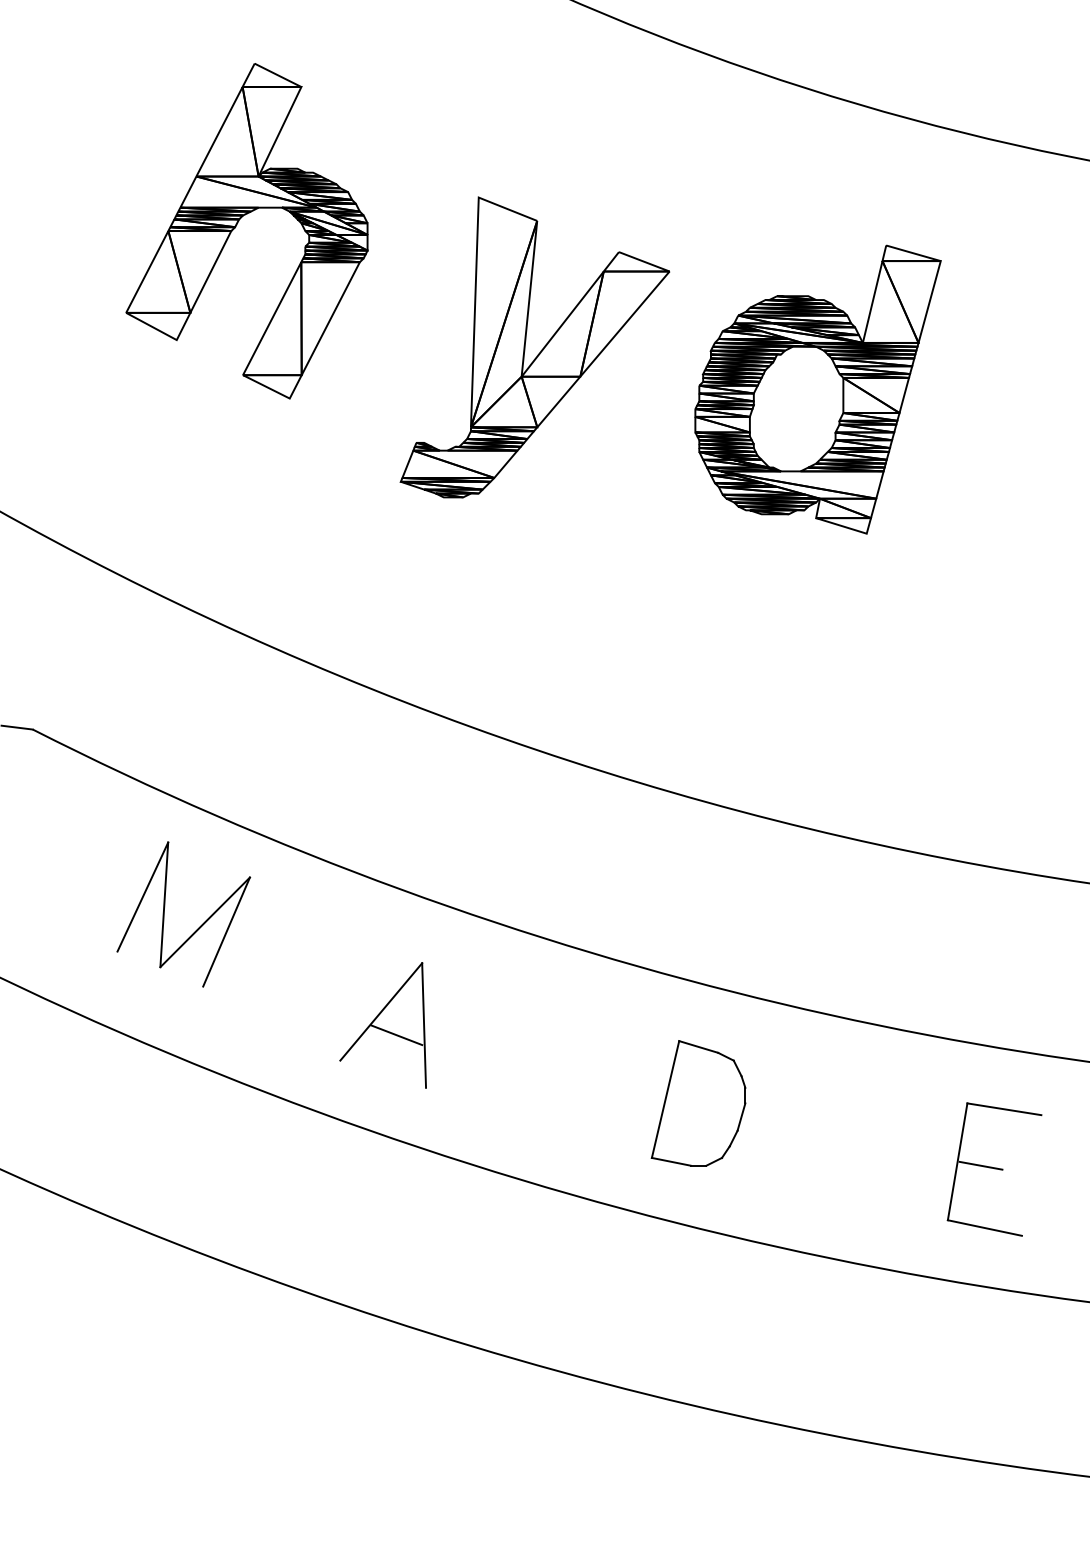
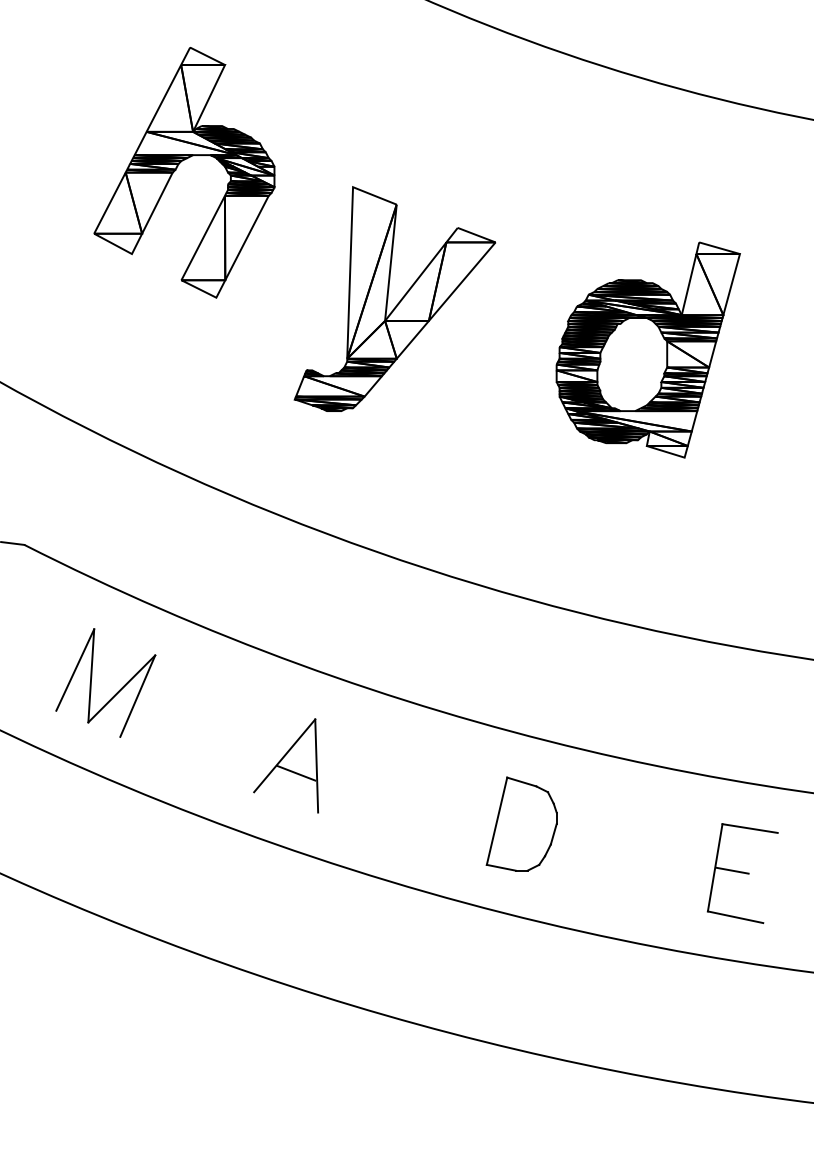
part: (540, 350) -> (399, 301), moved
part: (817, 389) -> (647, 349), moved
part: (164, 914) -> (91, 683), moved

